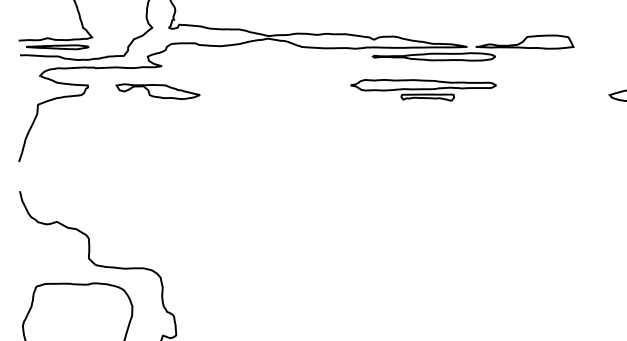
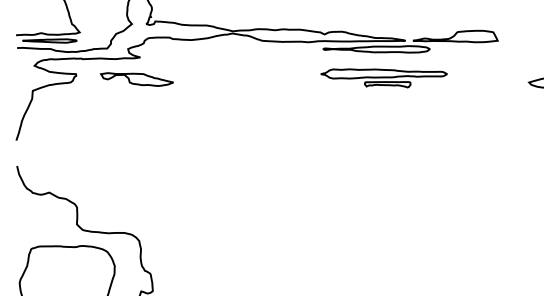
part: (423, 90) -> (384, 78), moved

